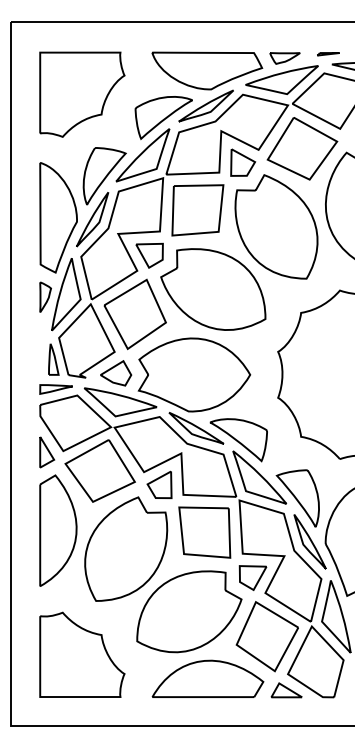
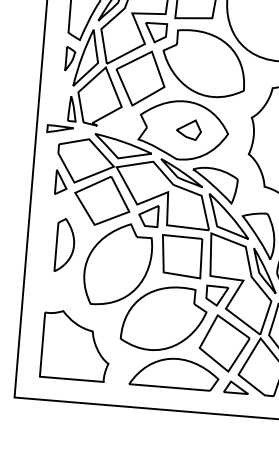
part: (116, 373) -> (189, 129), moved
part: (55, 389) -> (59, 129), moved
part: (58, 530) -> (65, 245), size x0.6

